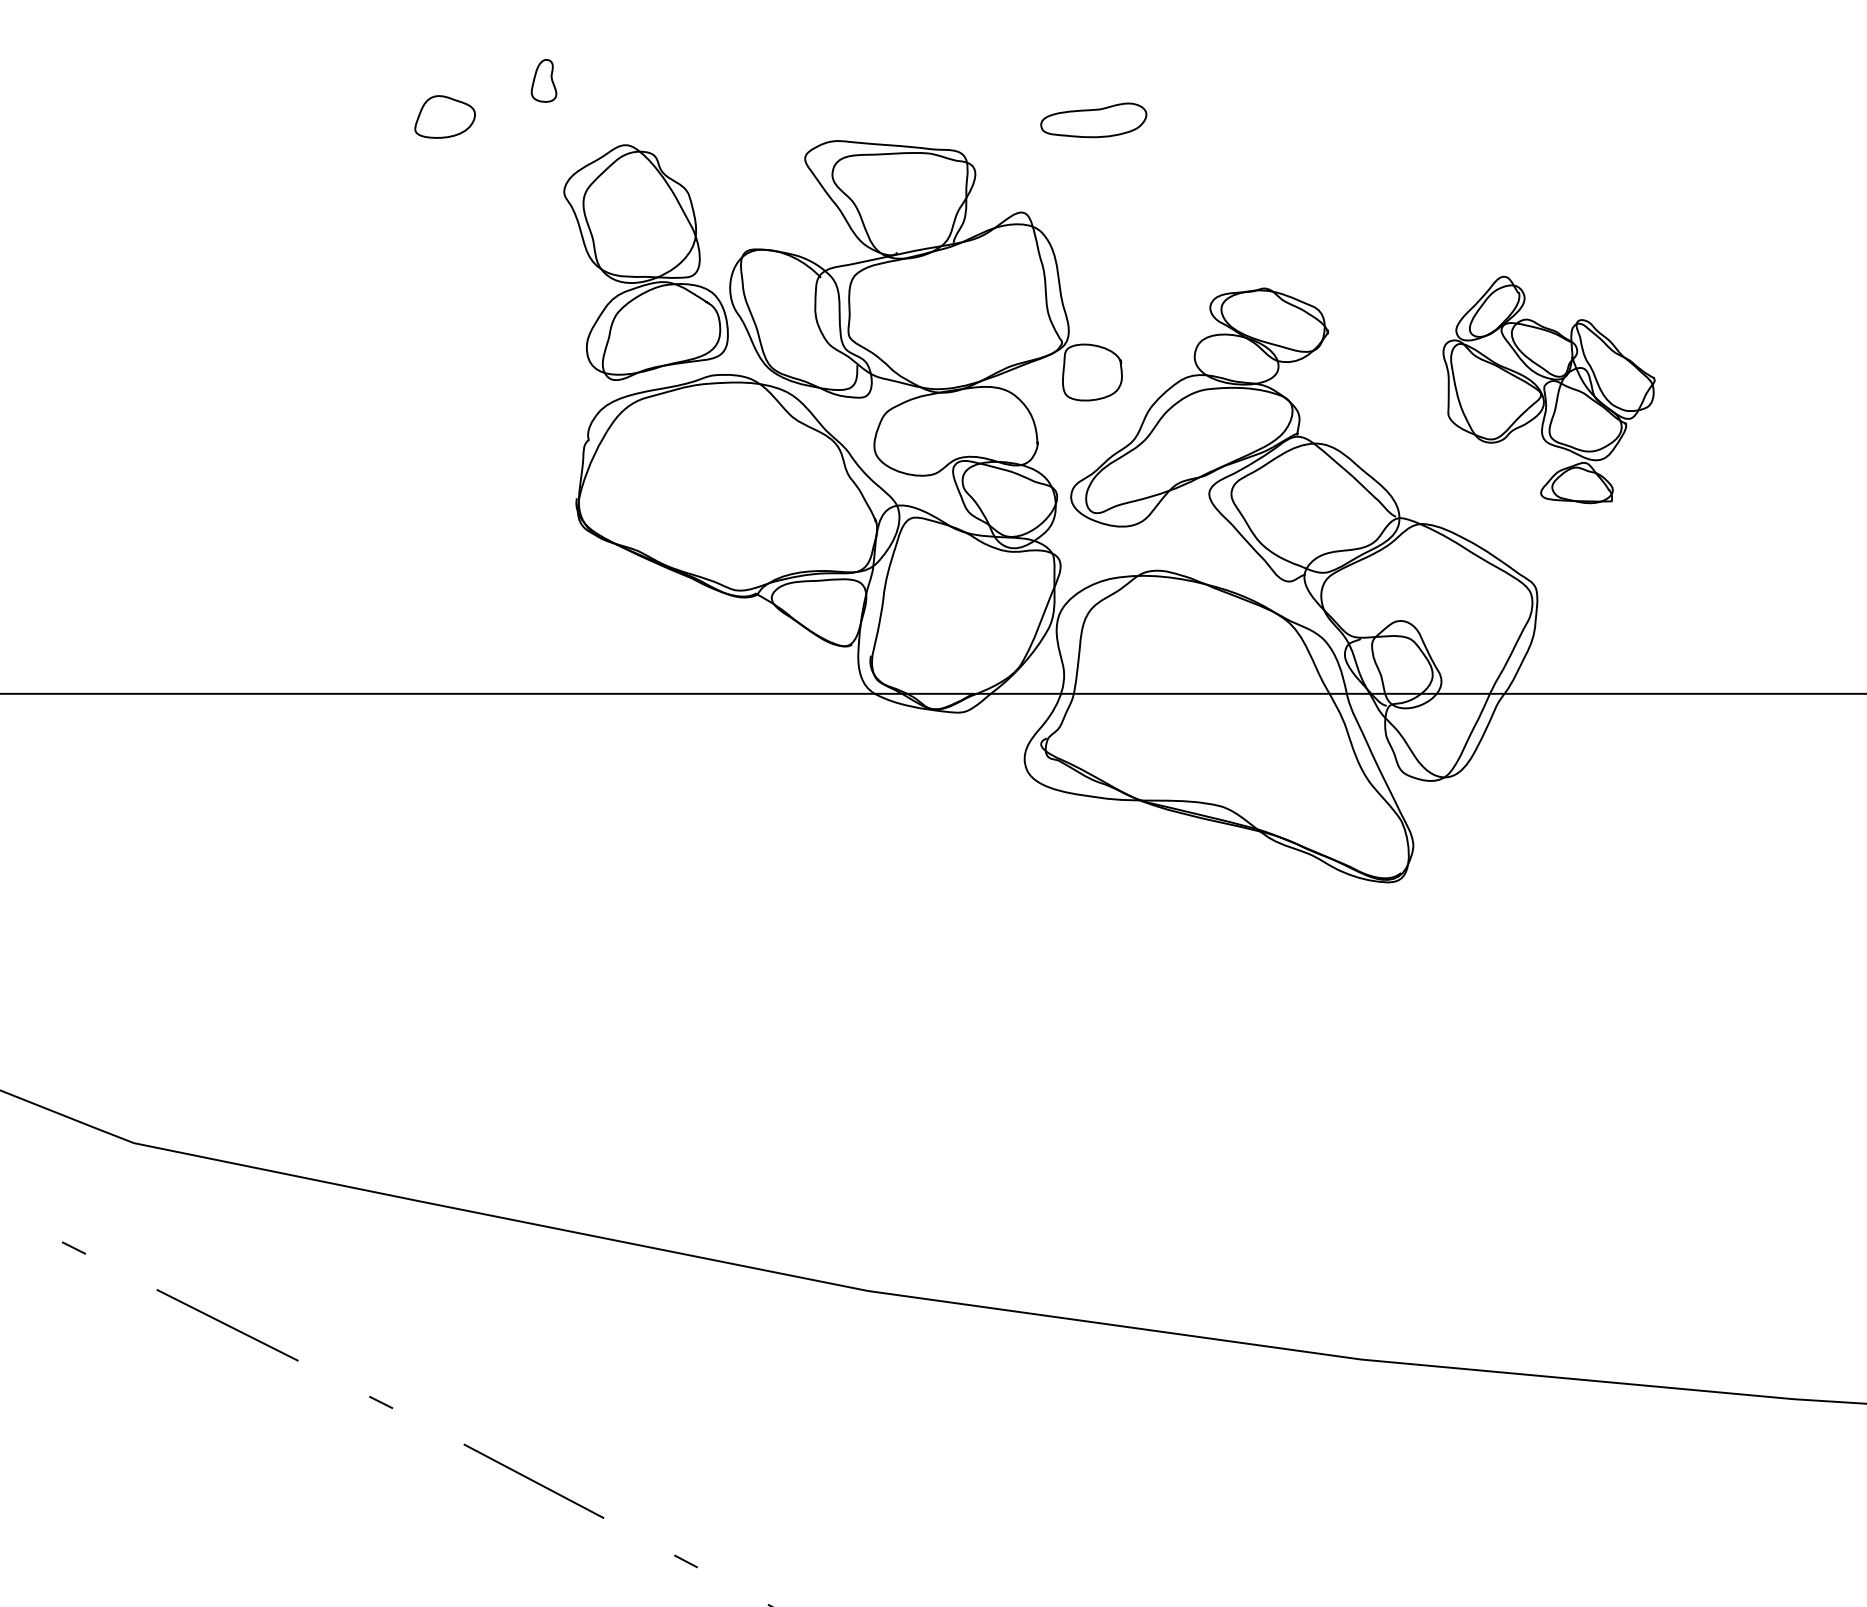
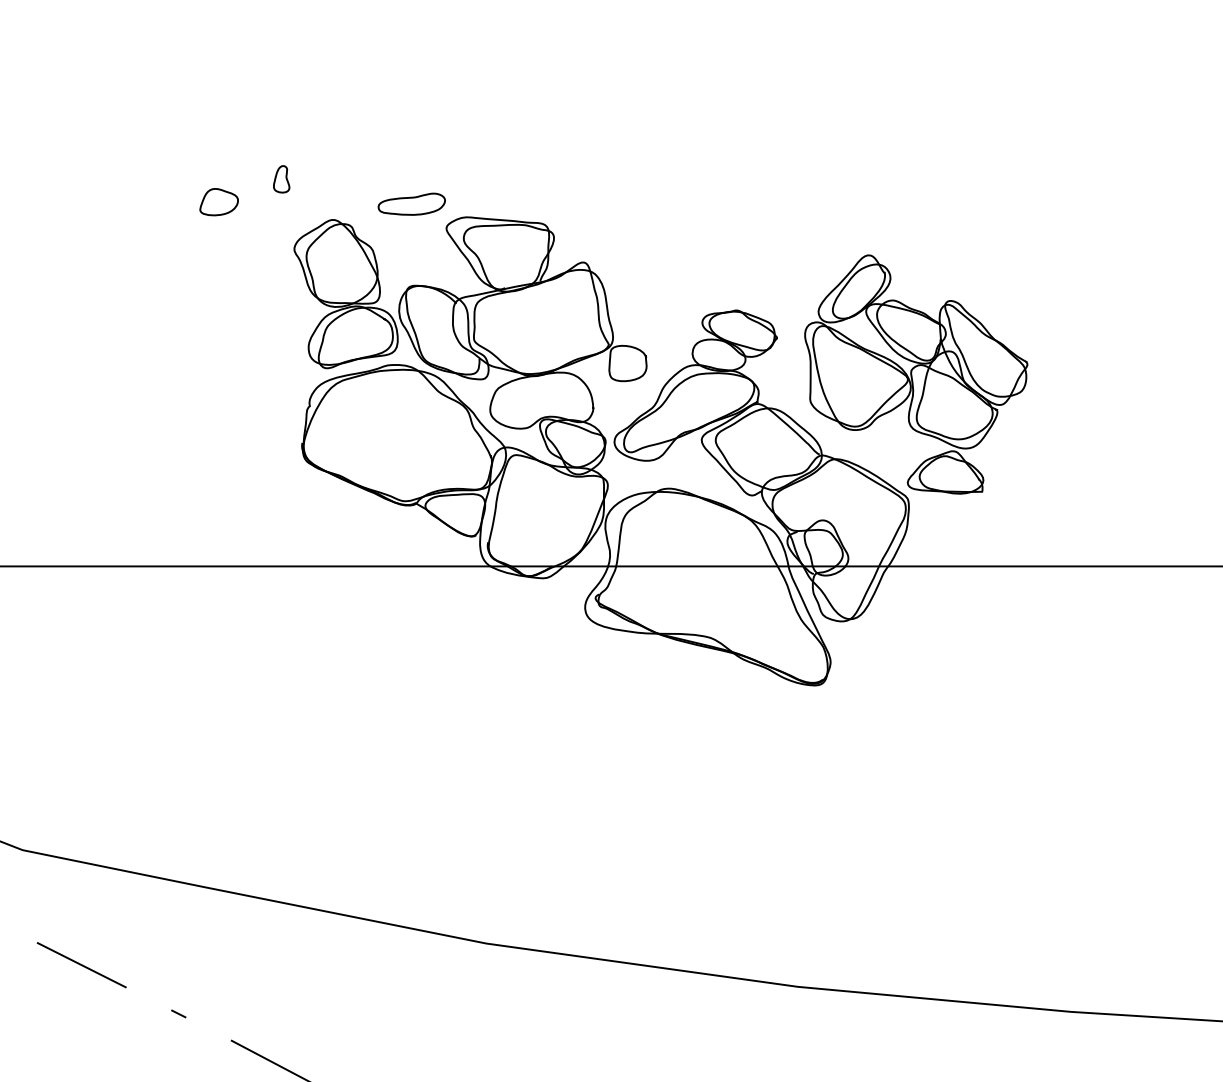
part: (1093, 119) -> (411, 203), moved
part: (1549, 389) -> (916, 374), size x1.67

